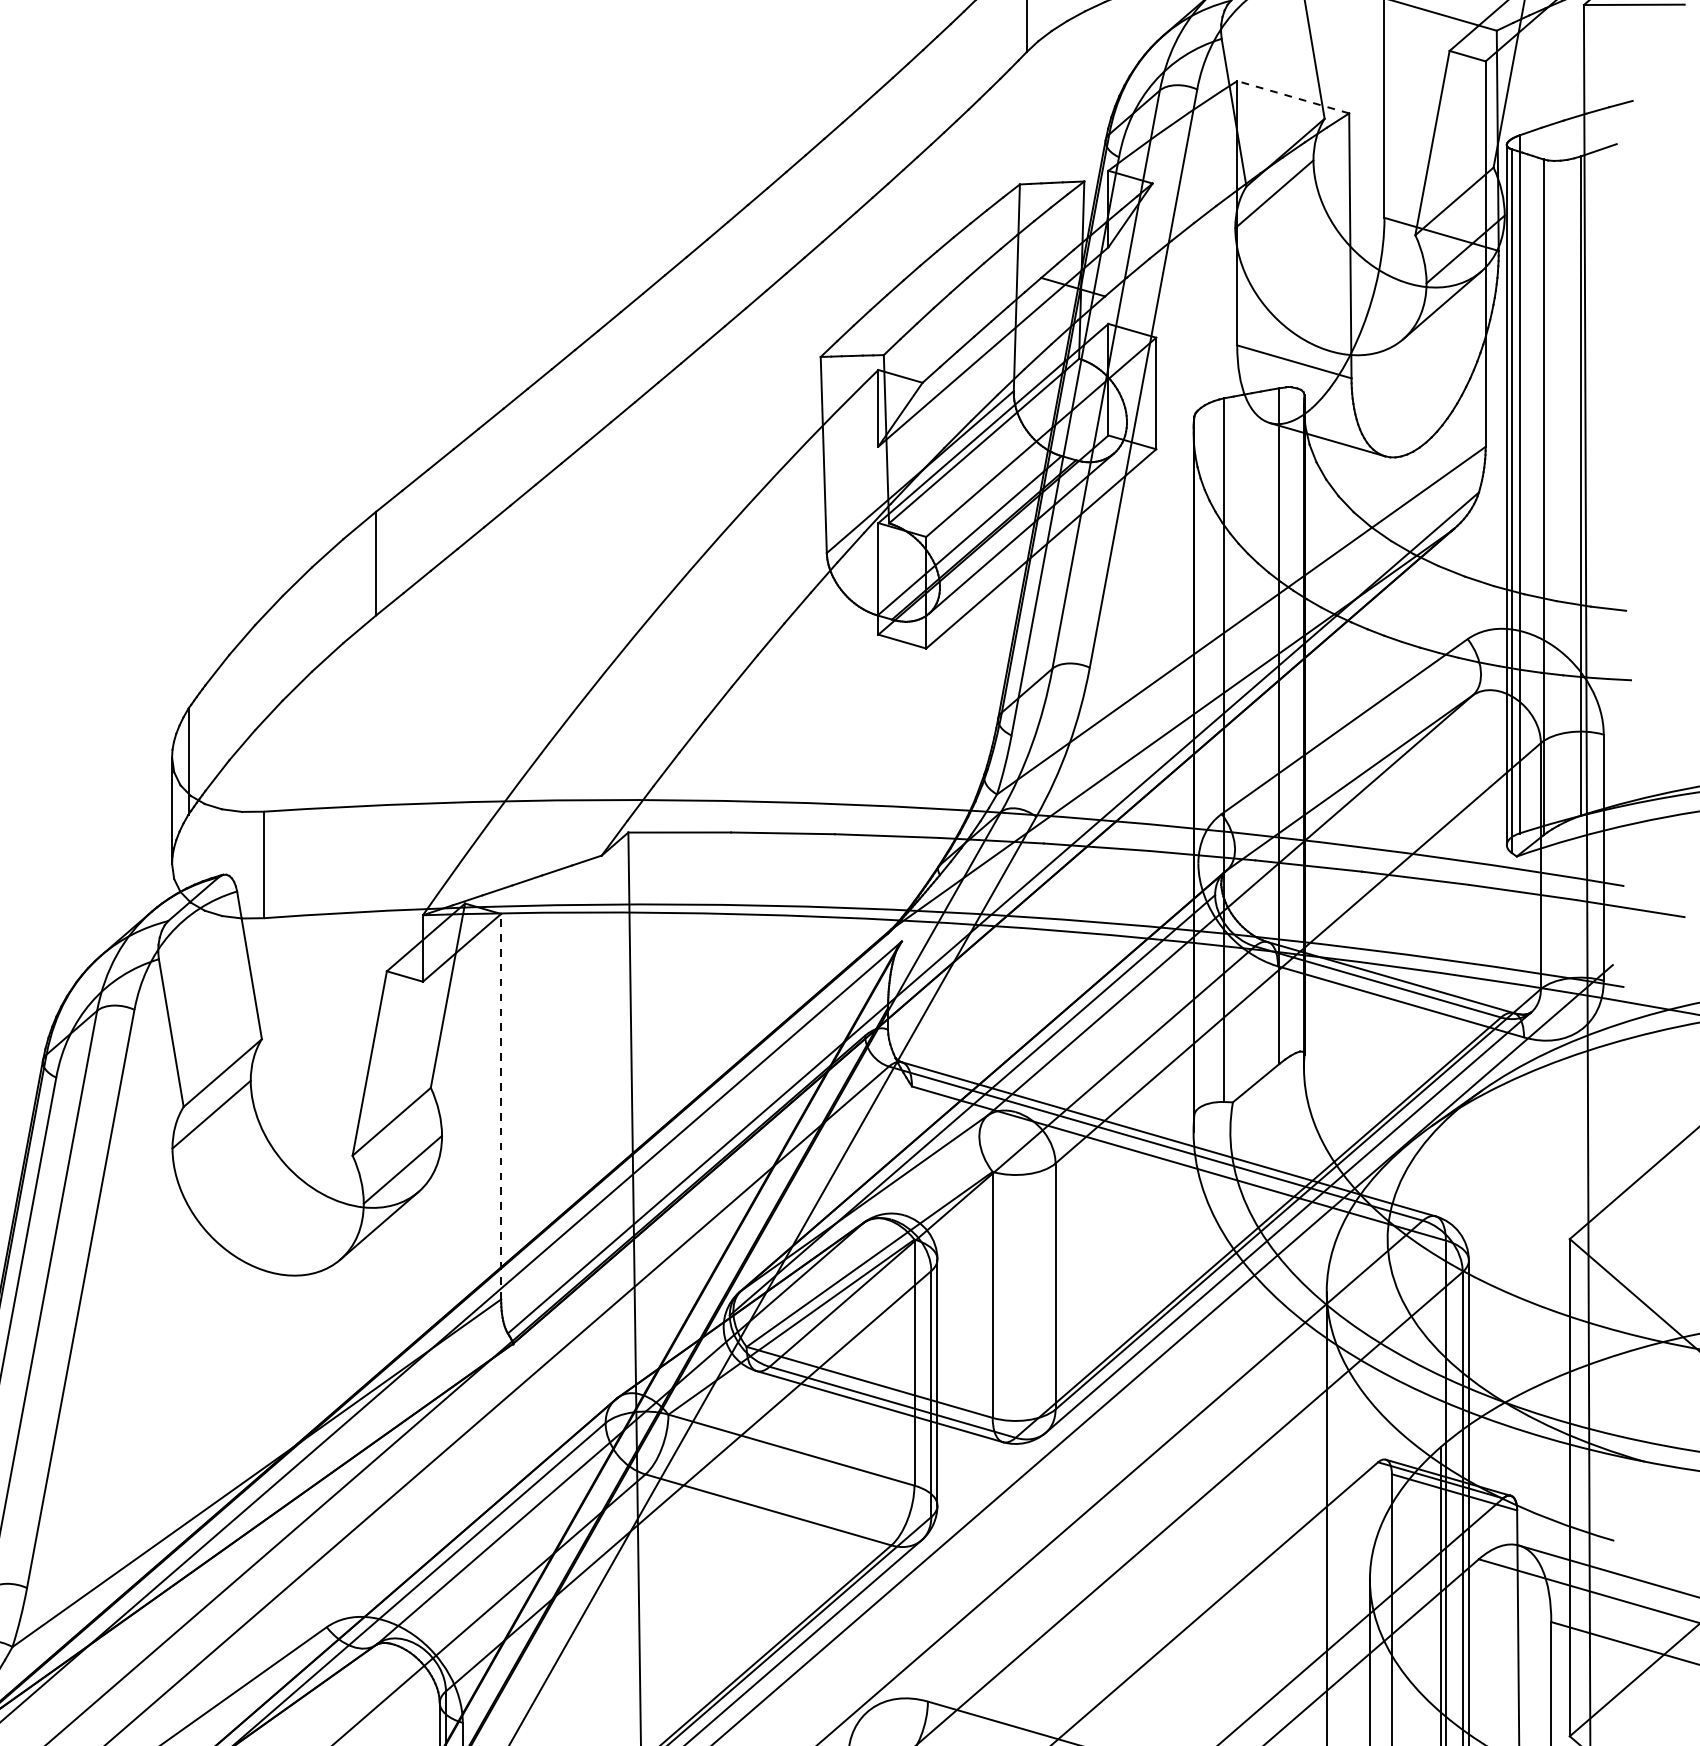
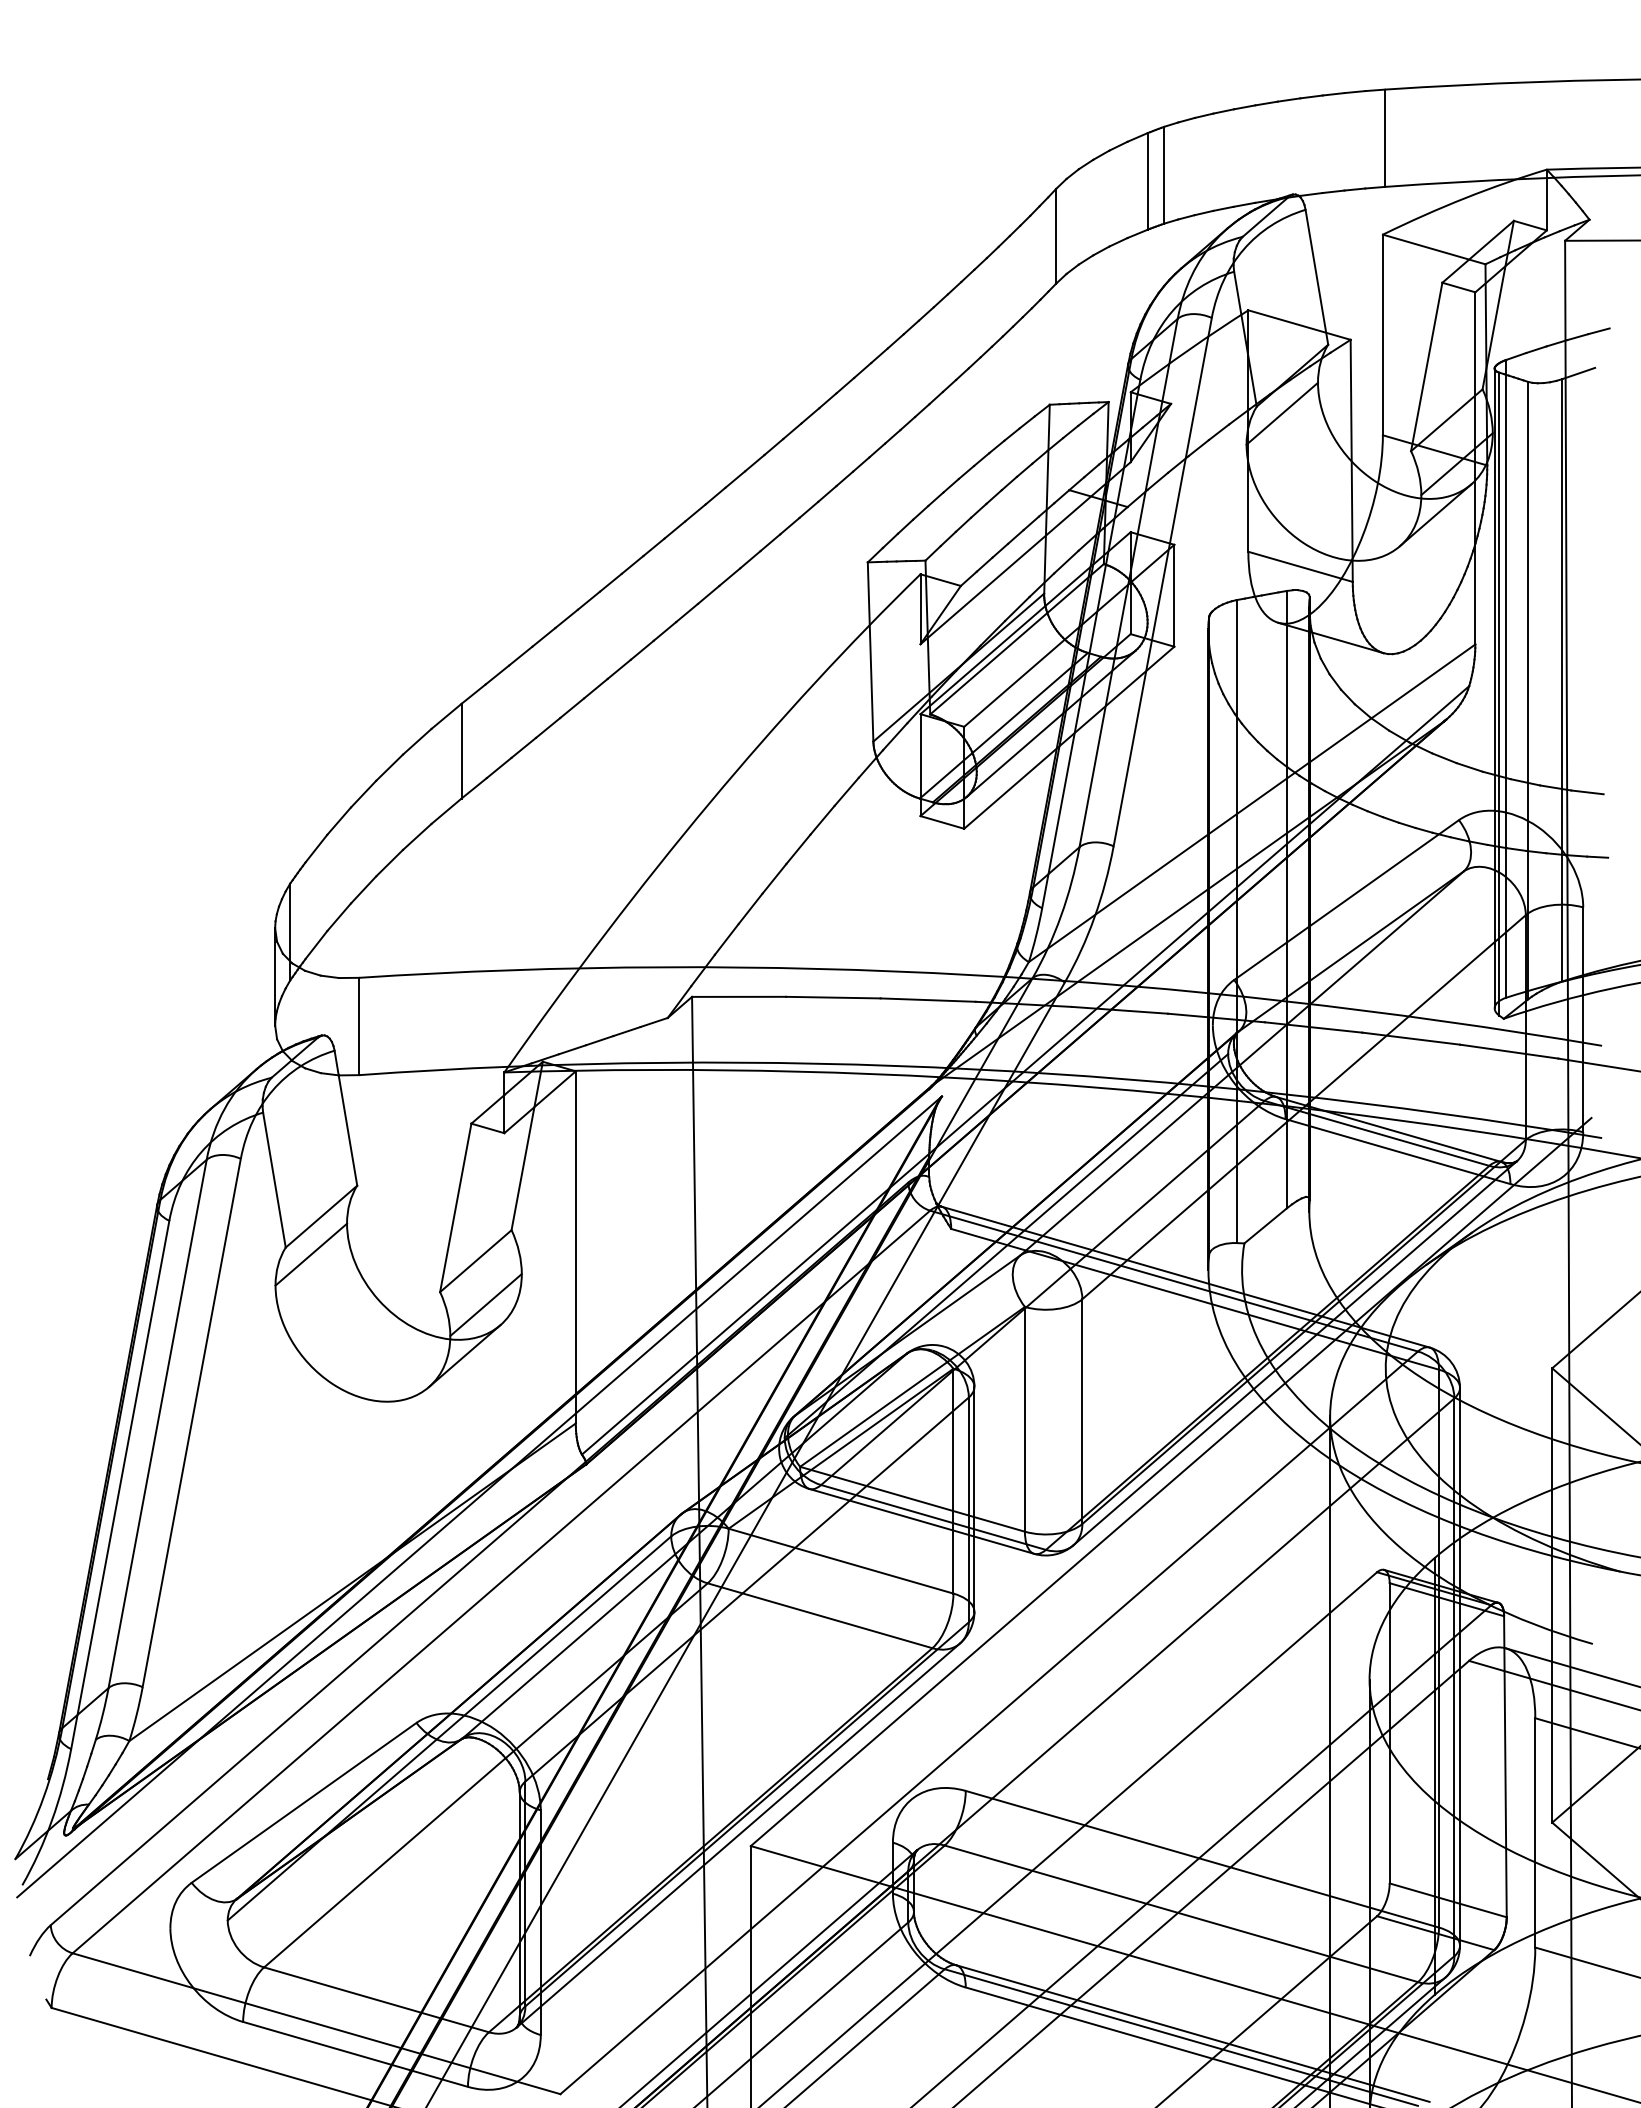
line: (1293, 96) -> (1299, 324), dashed -> solid
line: (500, 1105) -> (575, 1246), dashed -> solid

